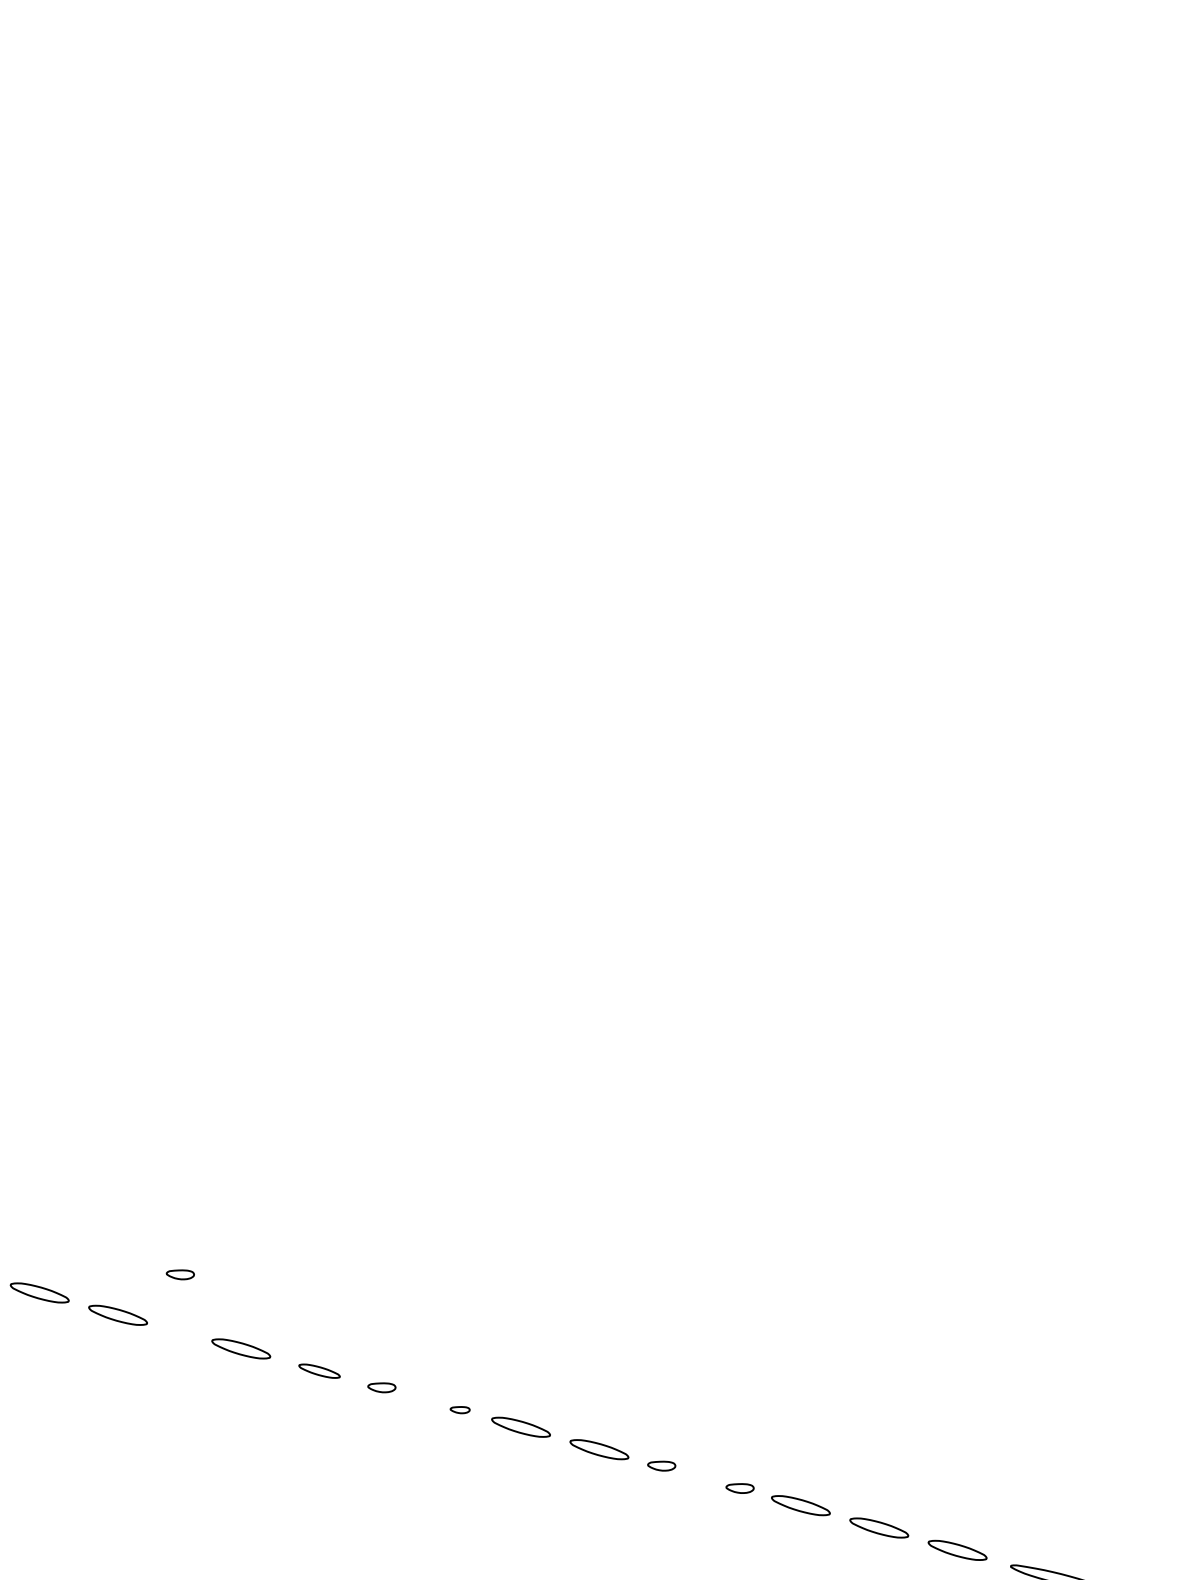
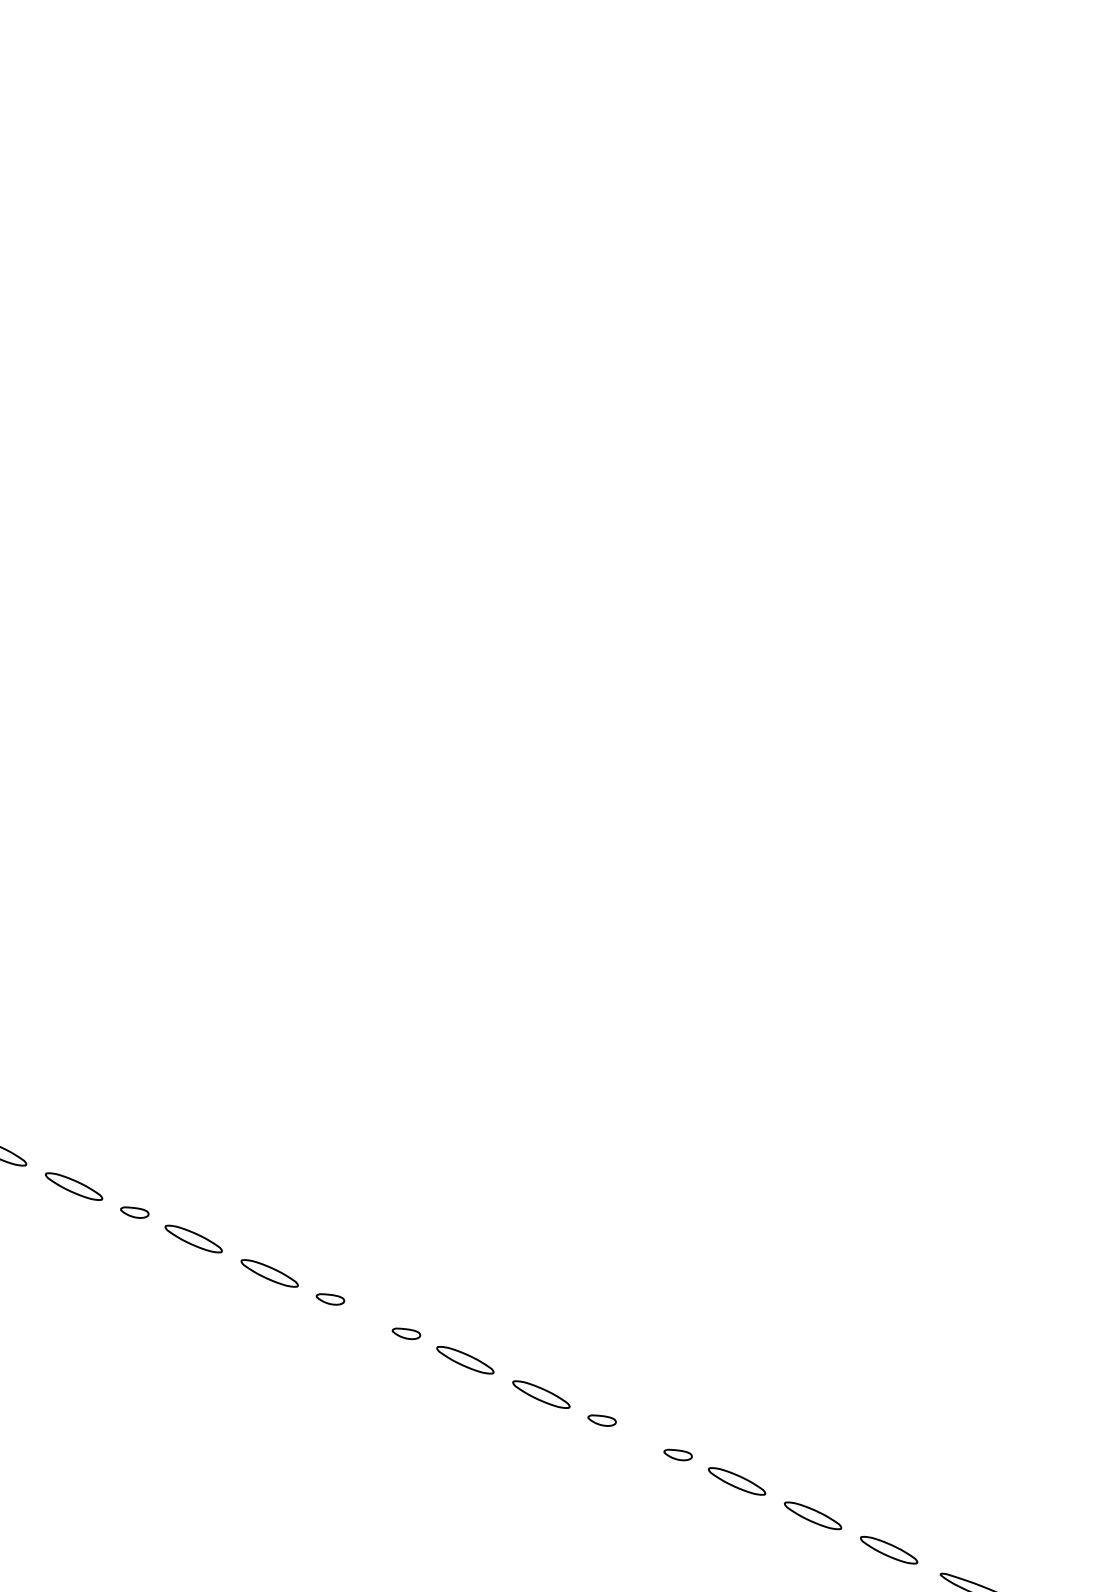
part: (179, 1274) -> (133, 1212), moved
part: (319, 1370) -> (269, 1272), size x1.43
part: (459, 1409) -> (405, 1333), size x1.43

